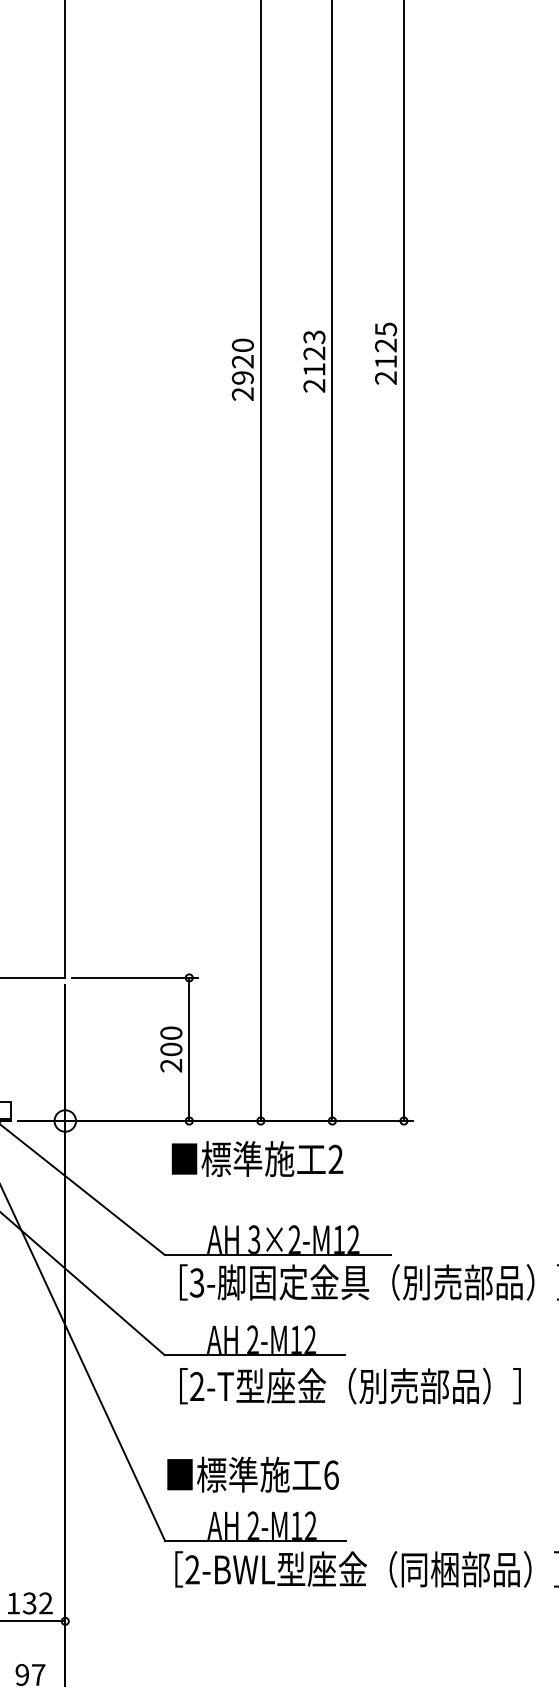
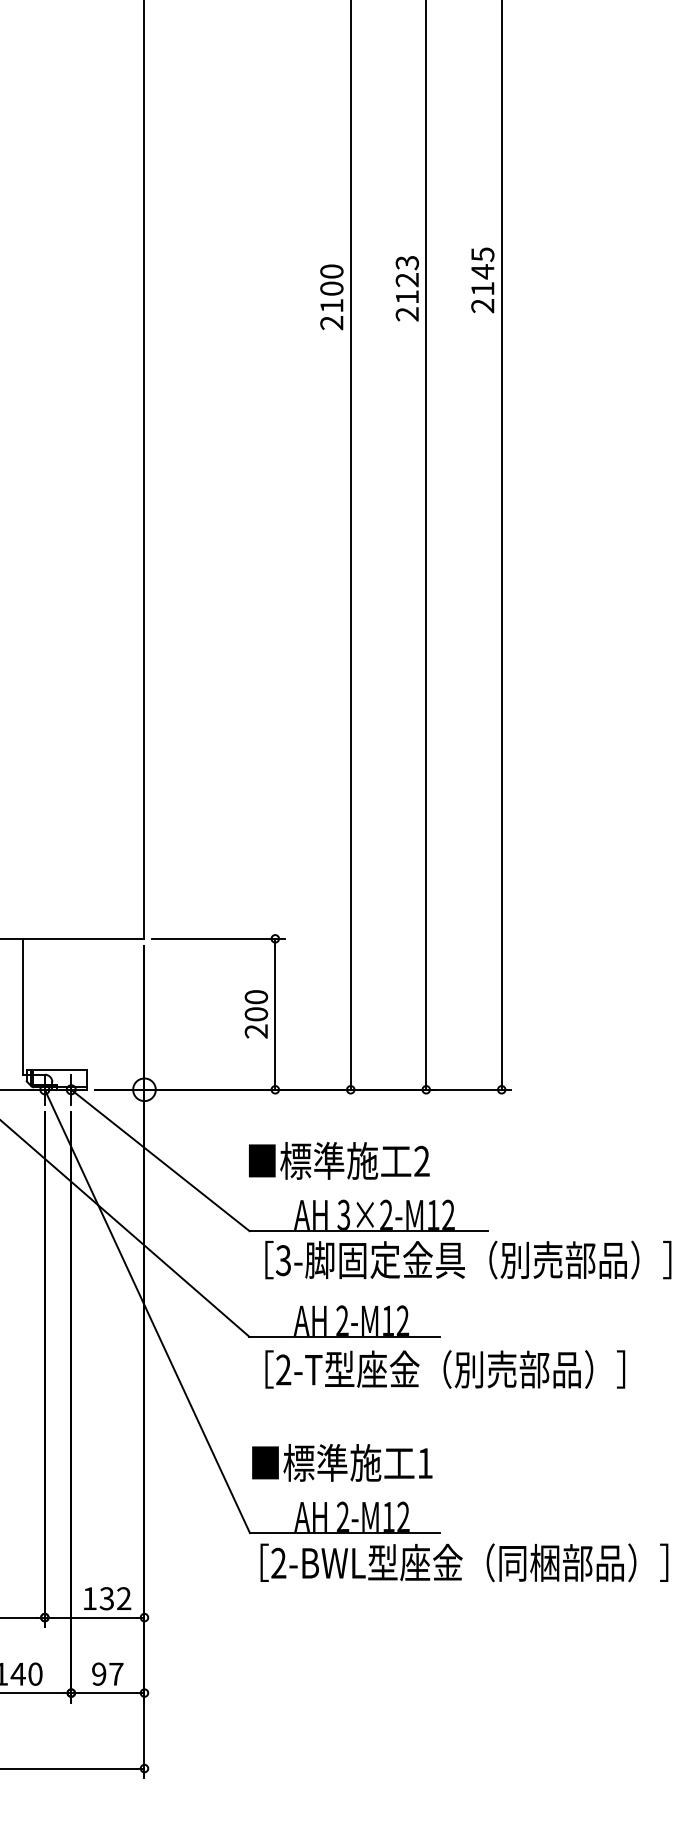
text: (385, 345) -> (482, 271), 2125 -> 2145
text: (242, 369) -> (331, 296), 2920 -> 2100
text: (257, 1158) -> (339, 1160), moved
text: (331, 1474) -> (425, 1462), 6 -> 1

